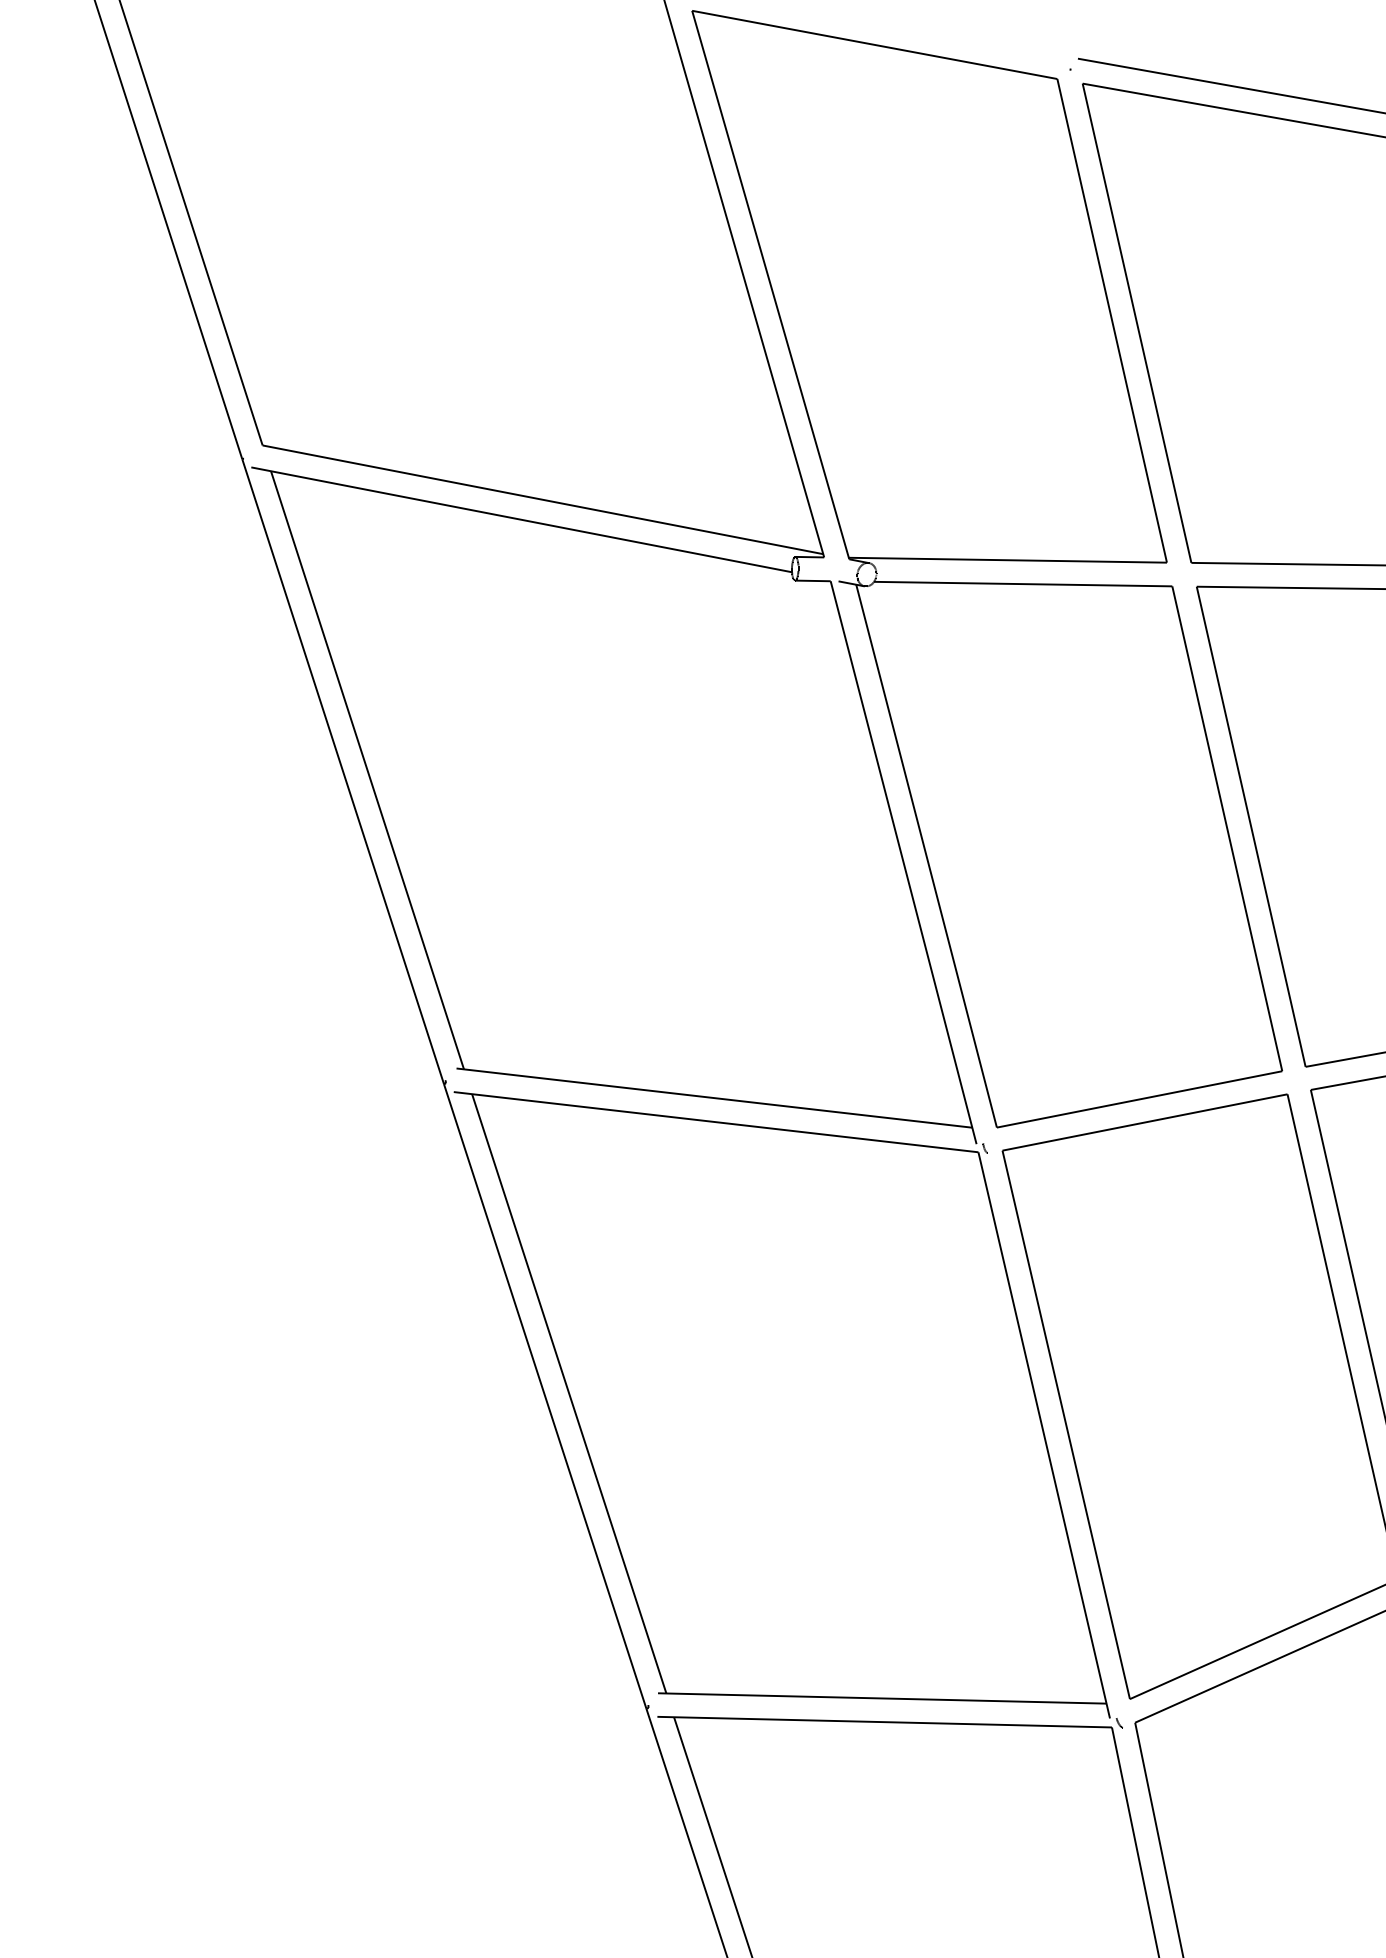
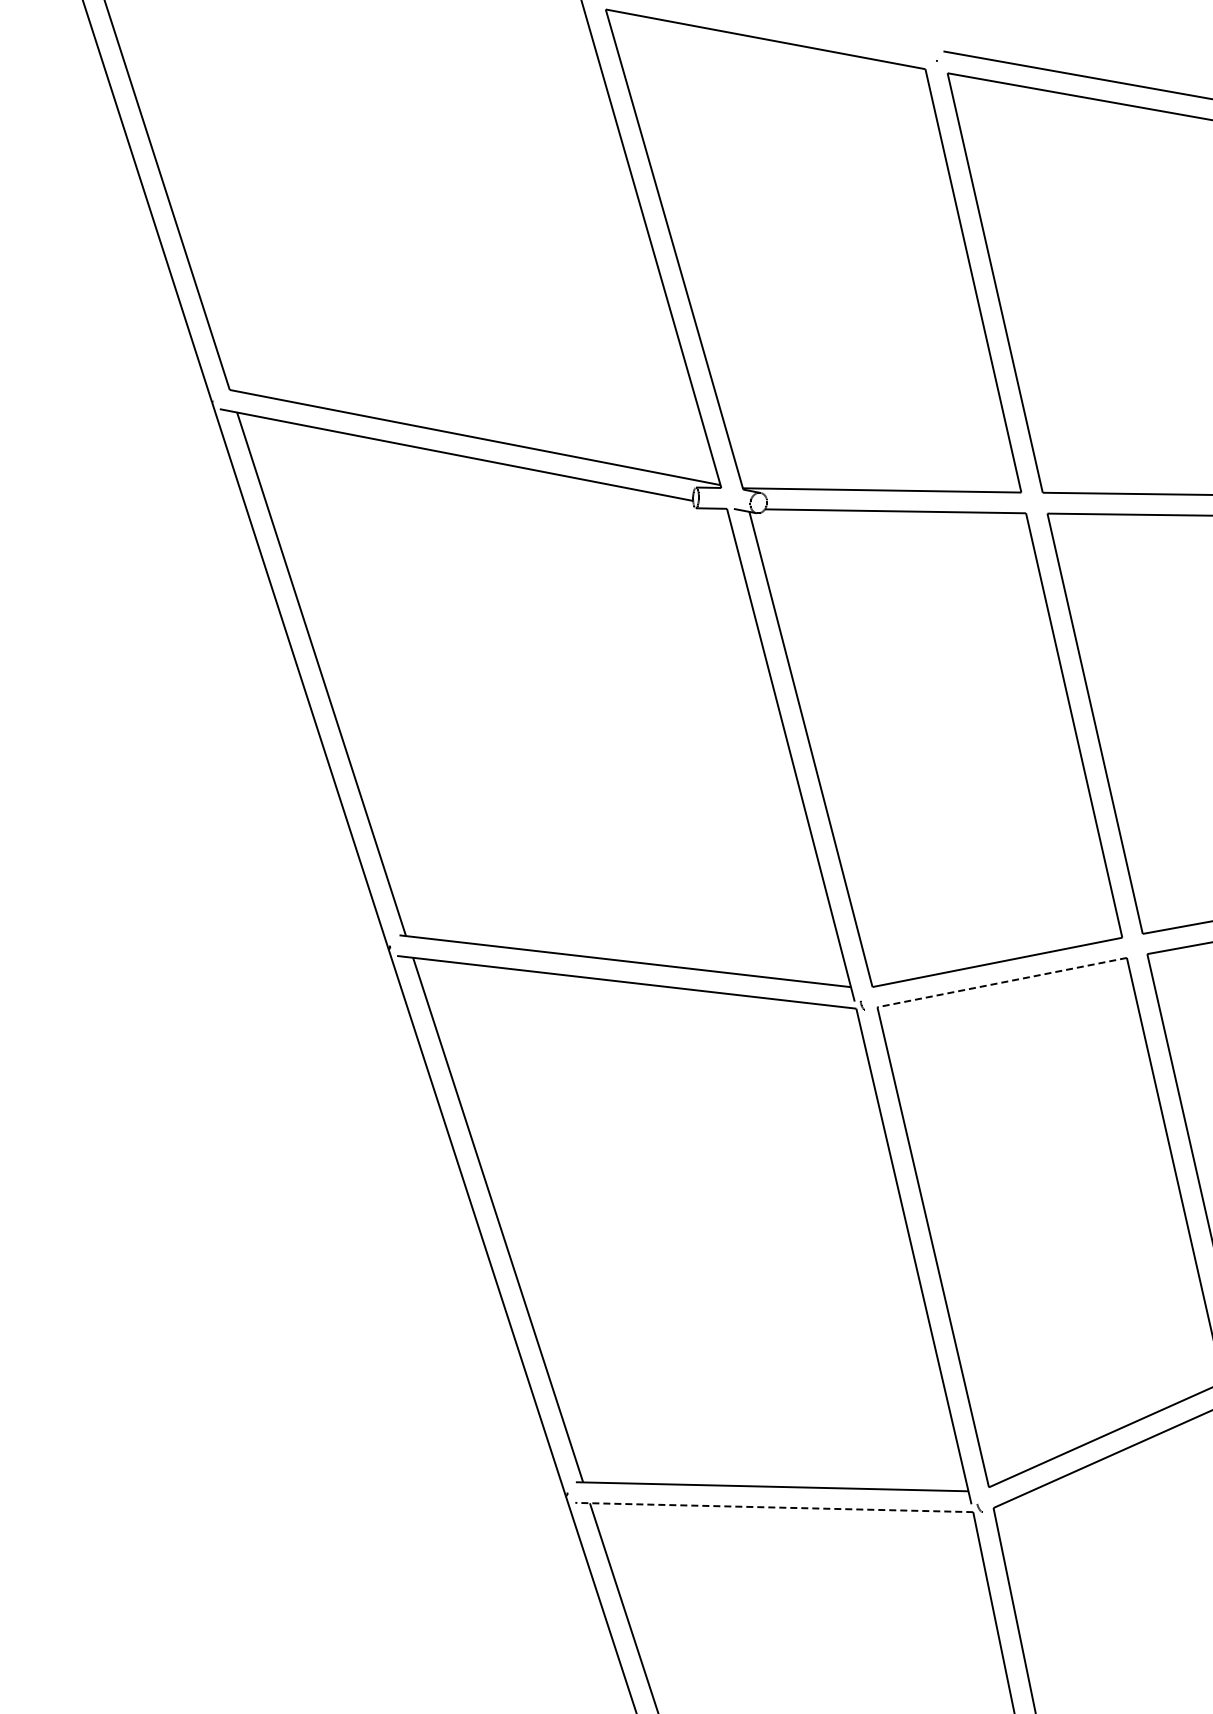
line: (1144, 1122) -> (1001, 982), solid -> dashed
line: (883, 1722) -> (773, 1507), solid -> dashed

